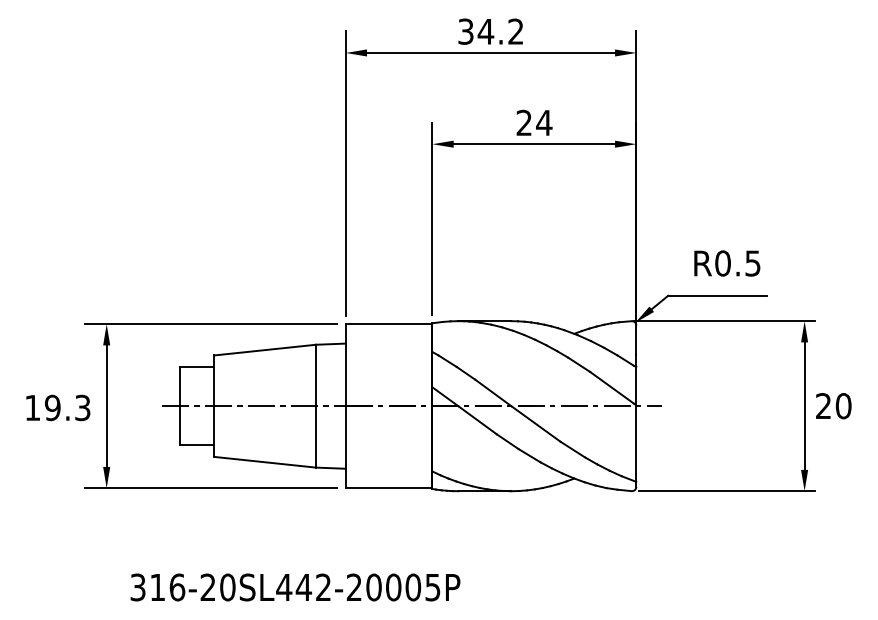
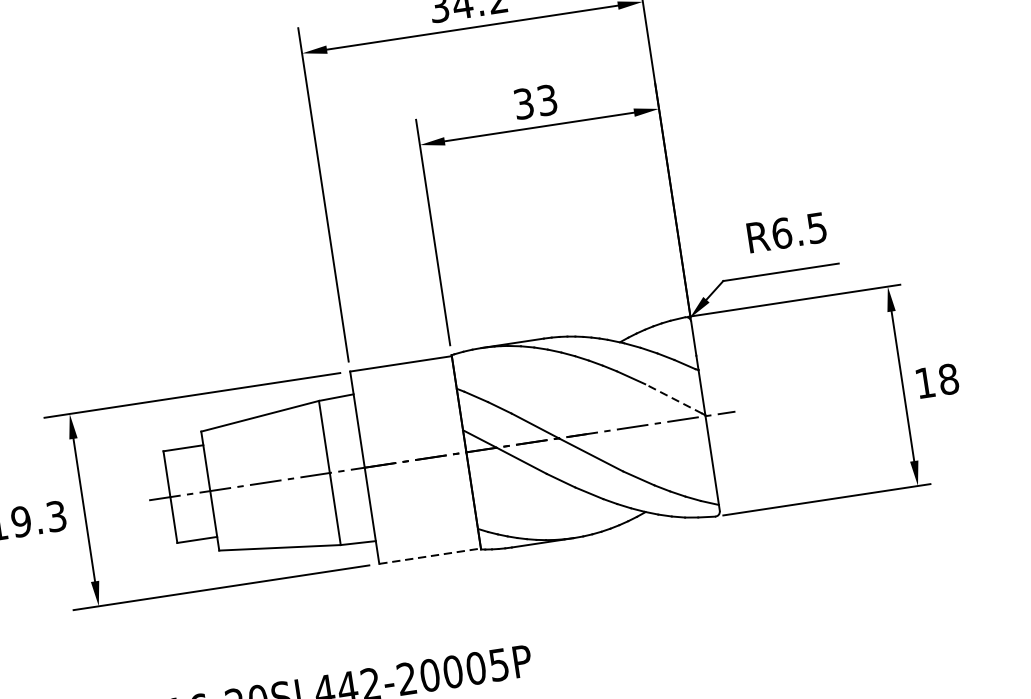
text: (534, 122) -> (535, 101), 24 -> 33
text: (723, 263) -> (782, 233), R0.5 -> R6.5
line: (611, 387) -> (673, 398), solid -> dashed
text: (833, 405) -> (936, 380), 20 -> 18
line: (389, 488) -> (430, 556), solid -> dashed

